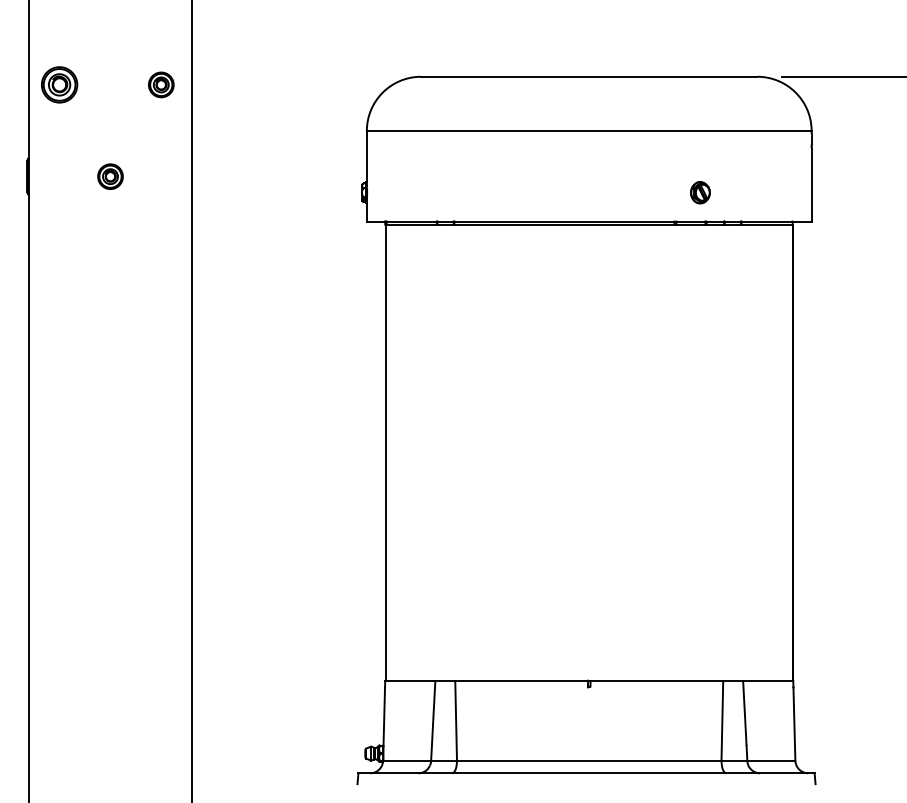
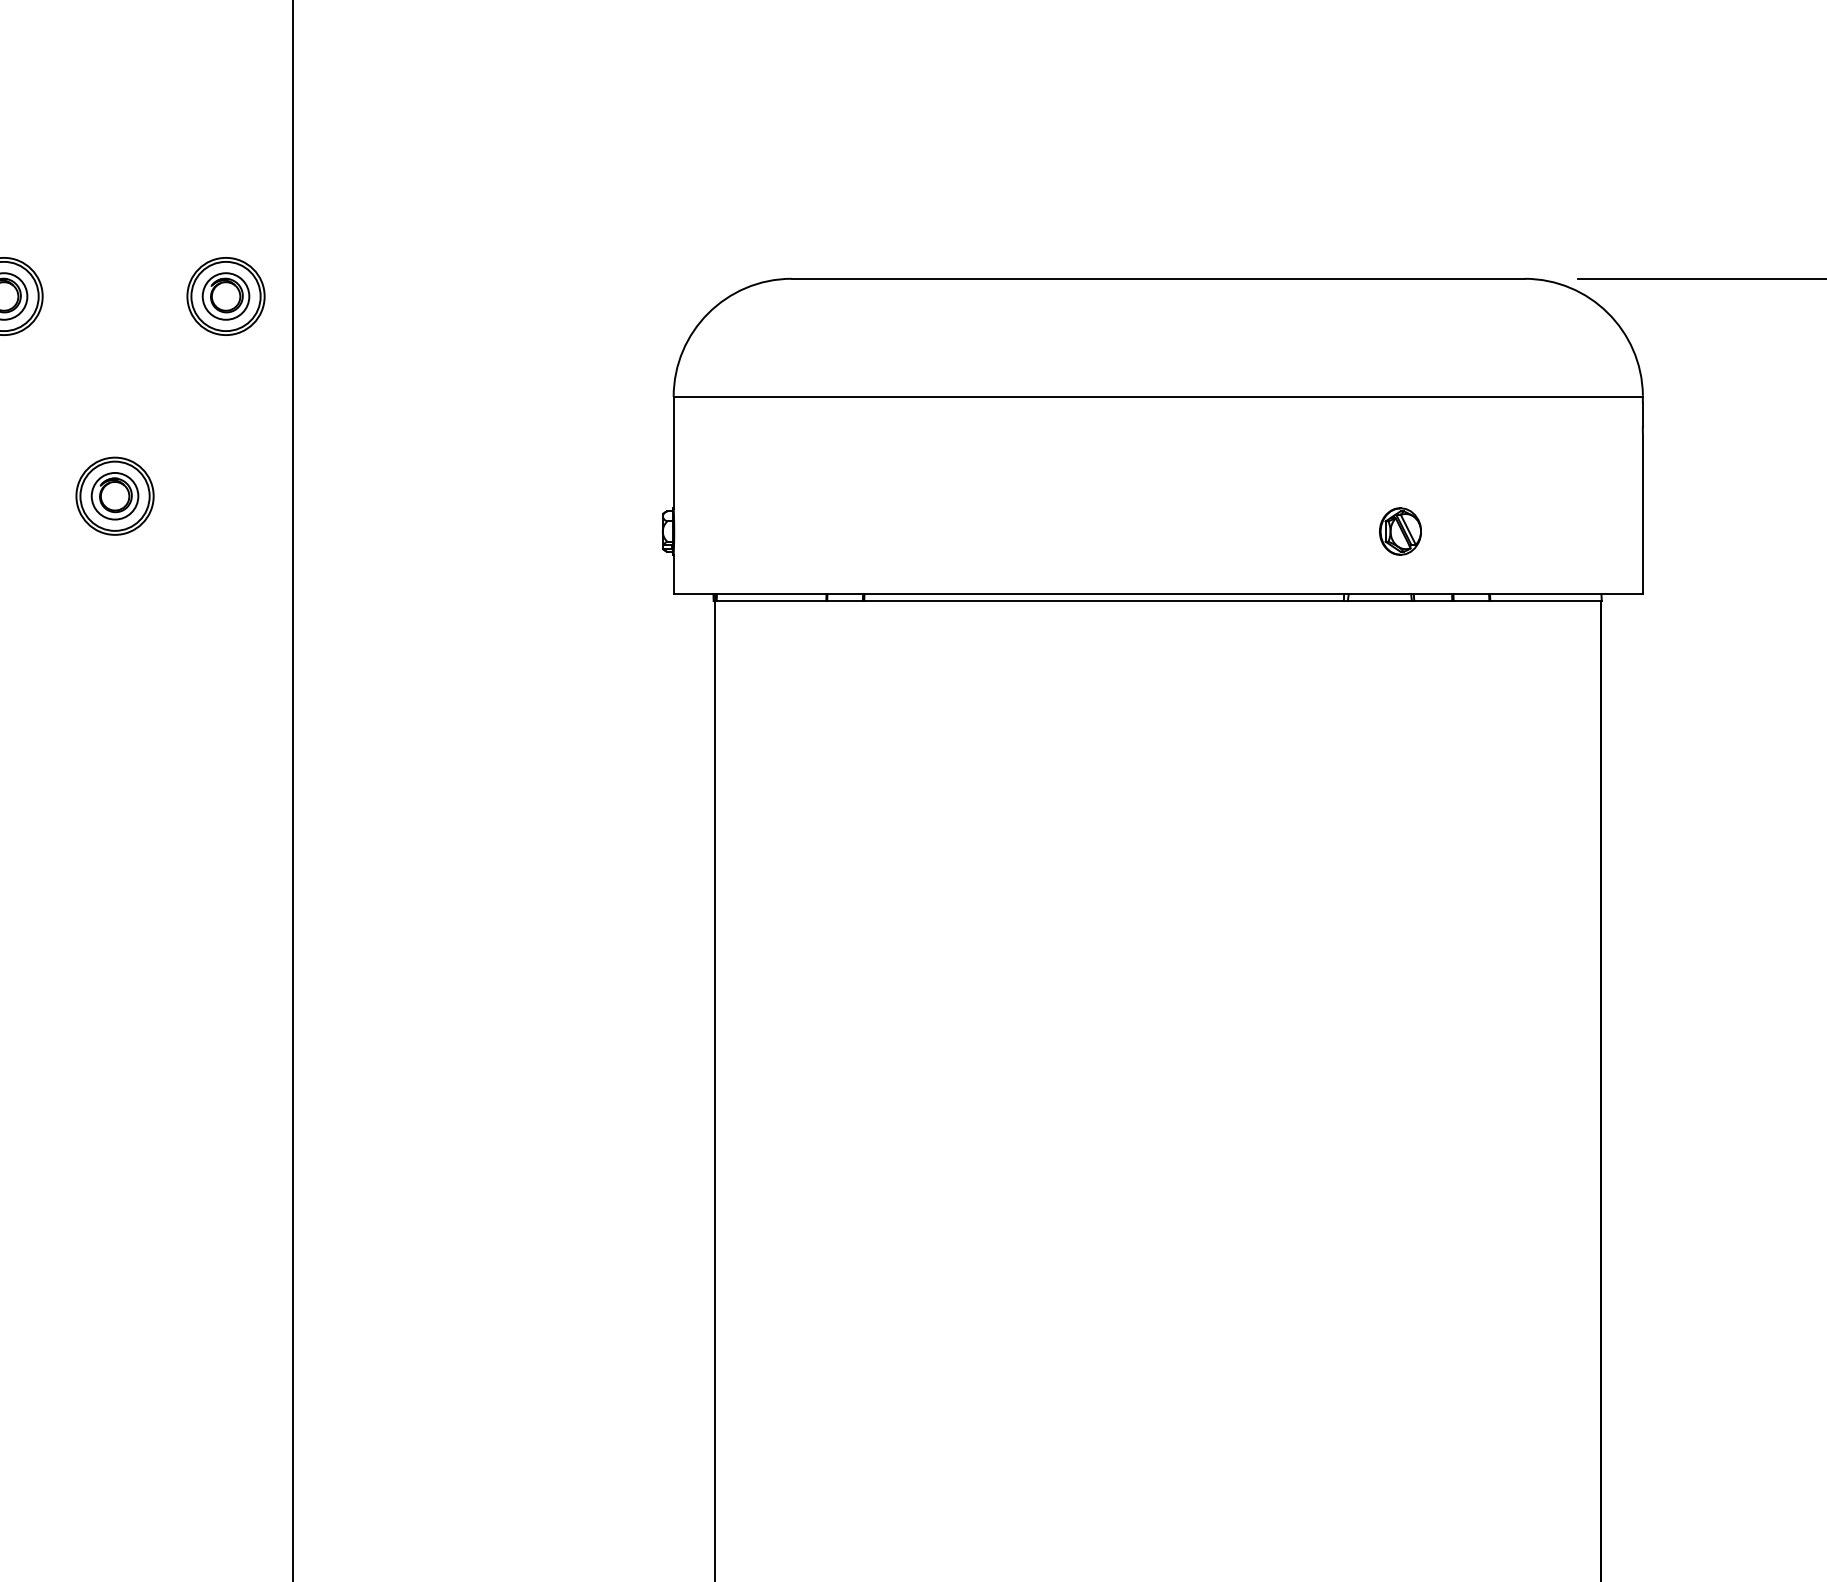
part: (160, 84) -> (223, 295), size x1.43
part: (110, 176) -> (114, 496), size x1.43

